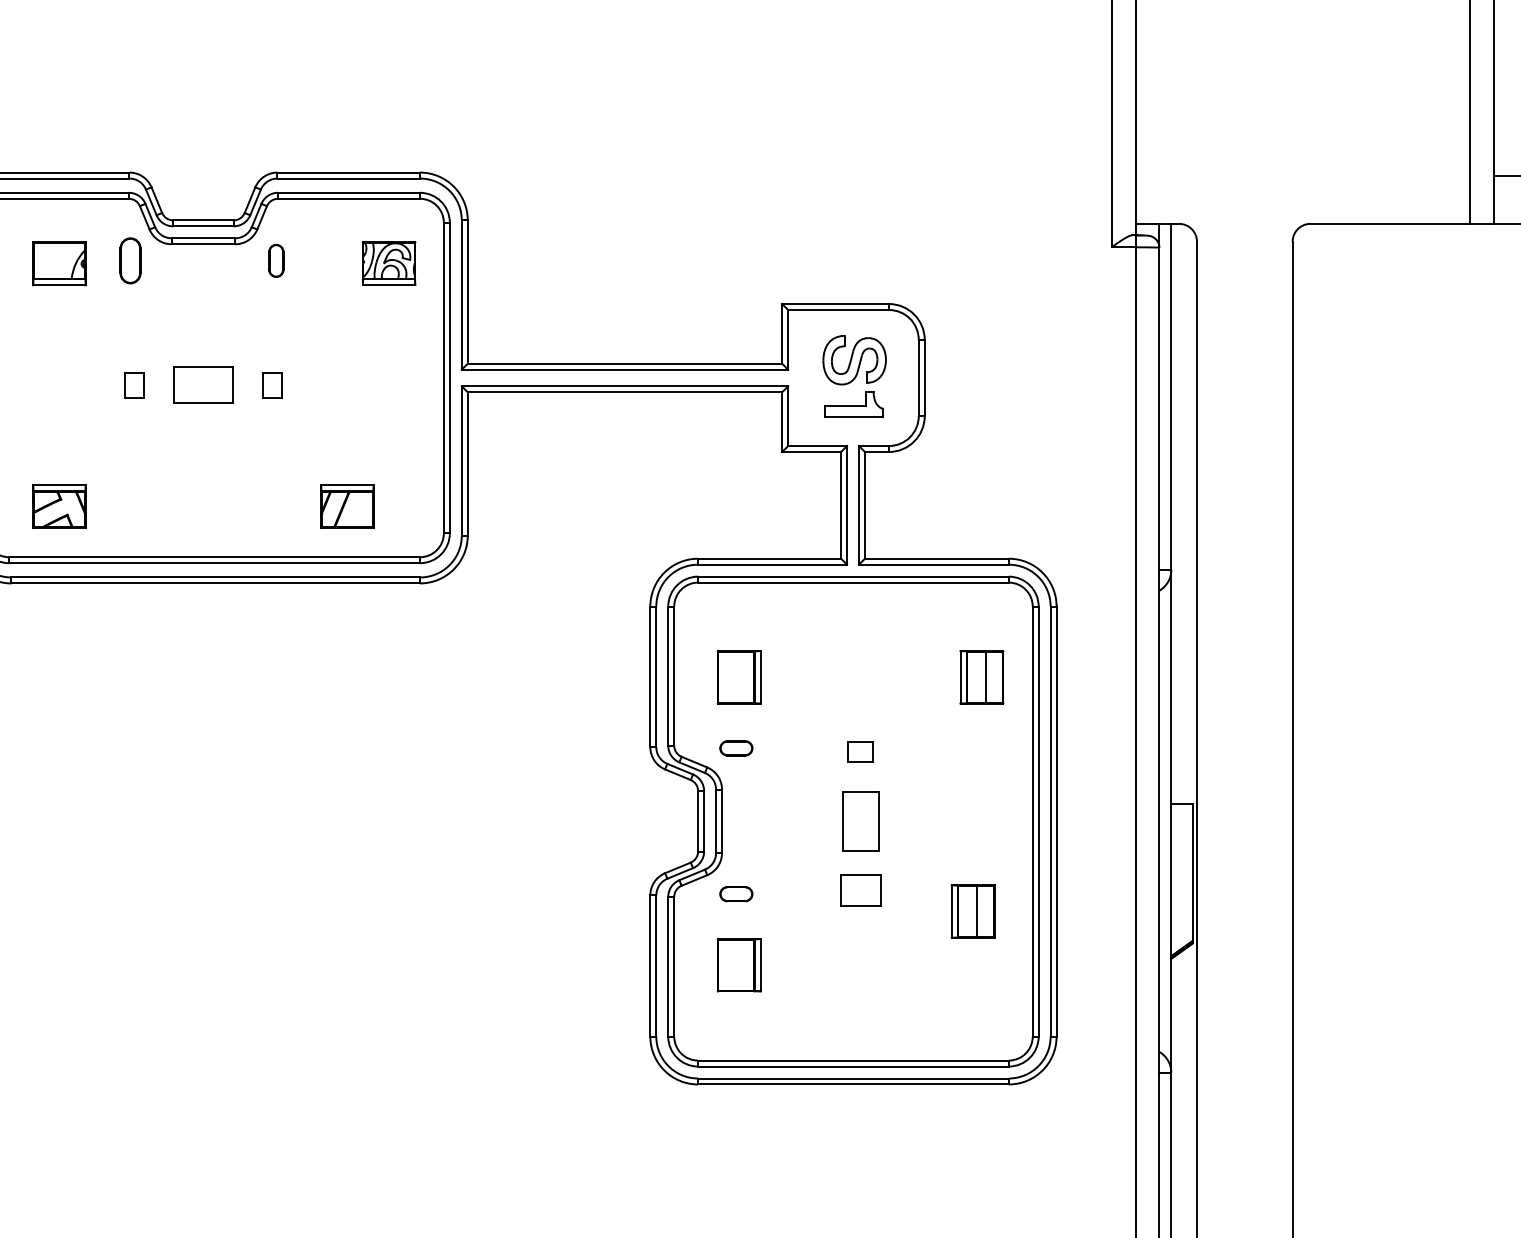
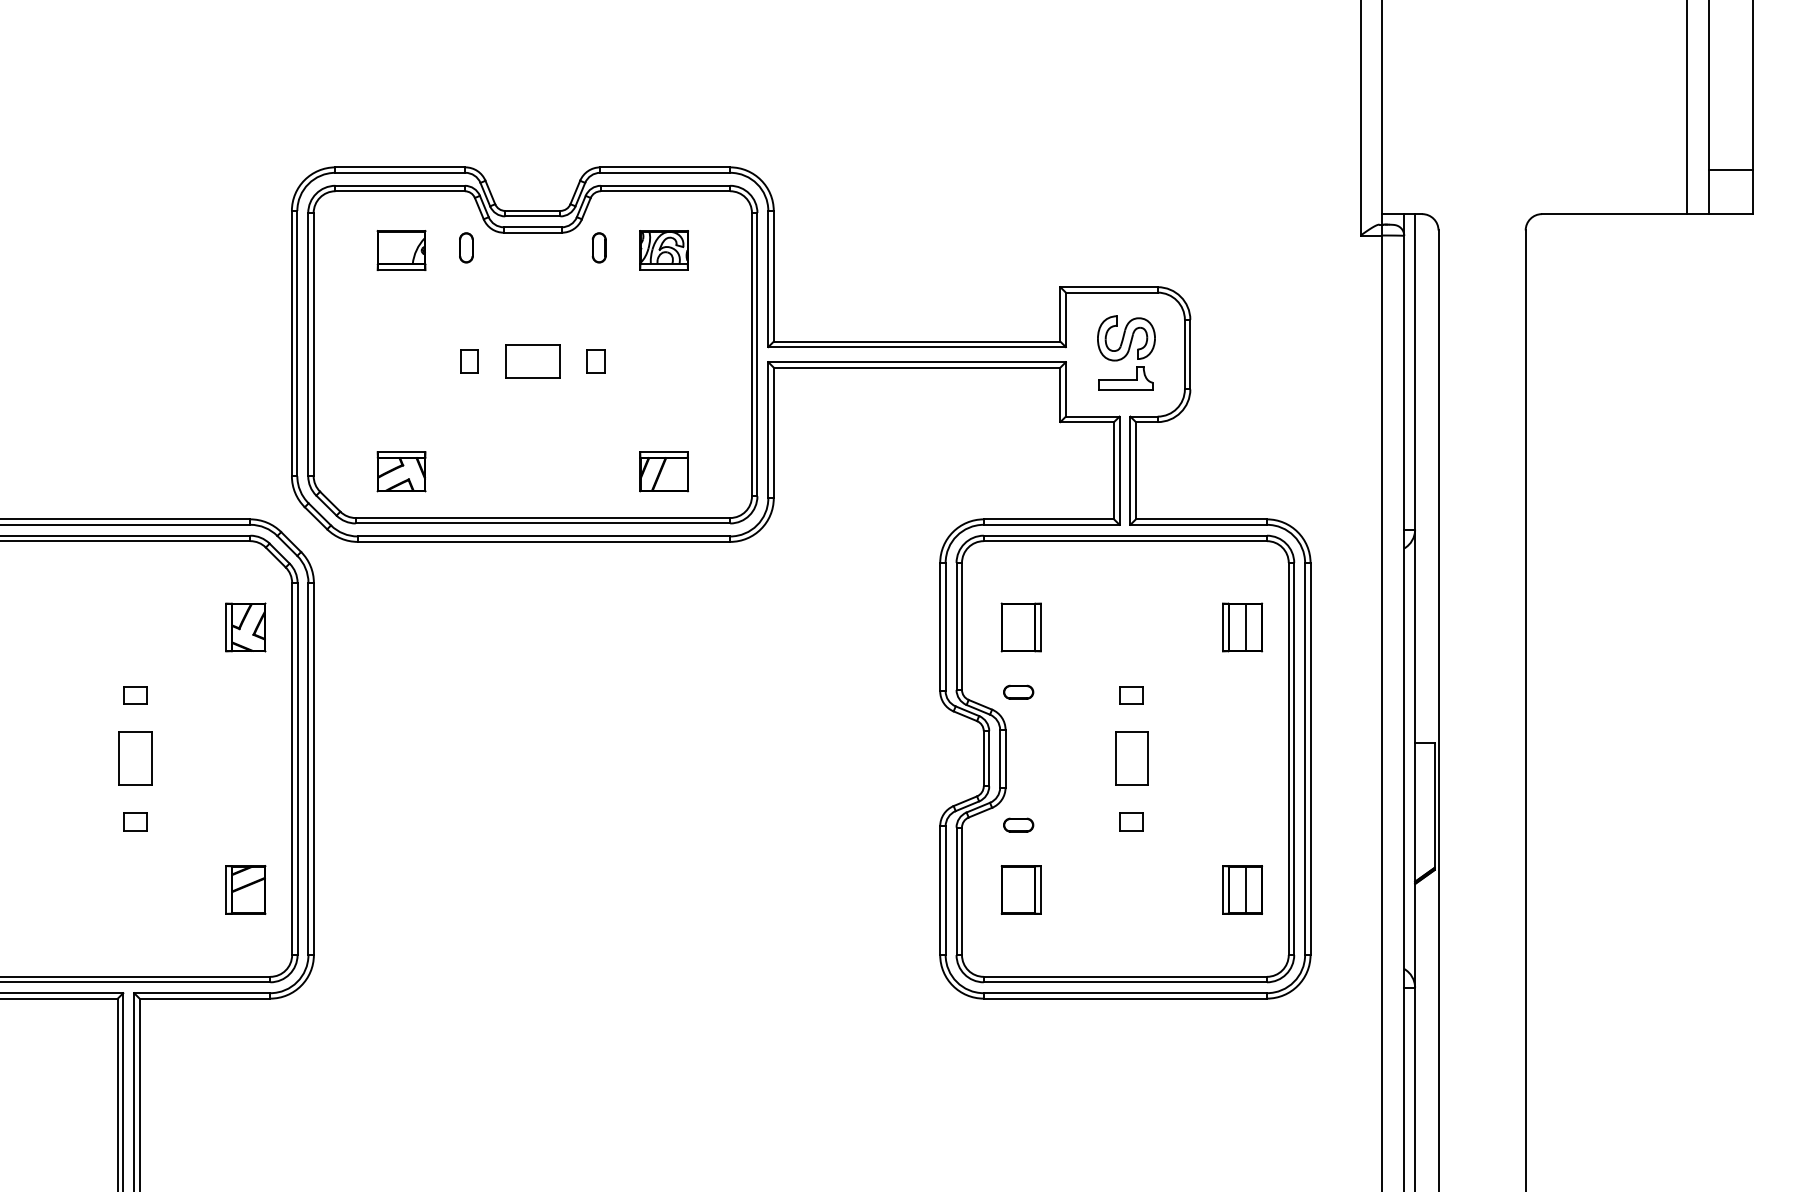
part: (130, 260) -> (466, 247), size x0.71
part: (388, 263) -> (663, 250), moved
part: (860, 890) -> (1131, 821), size x0.62
part: (973, 910) -> (1242, 889), moved

